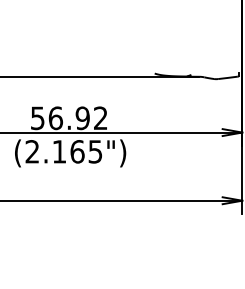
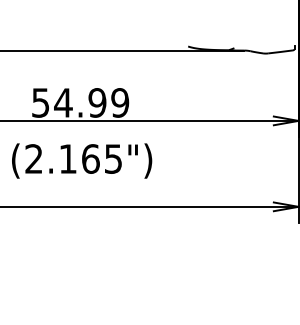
text: (77, 118) -> (90, 103), 56.92 -> 54.99
text: (70, 153) -> (81, 161), moved

